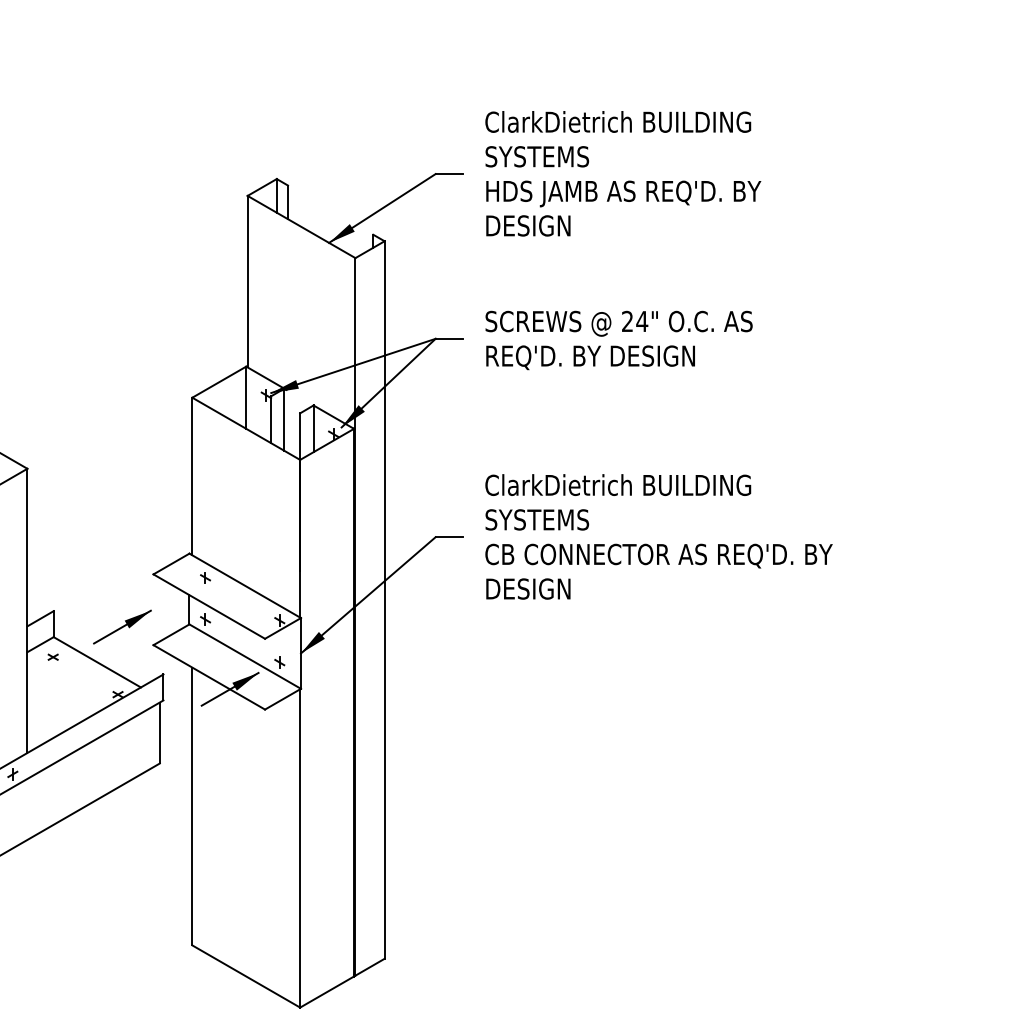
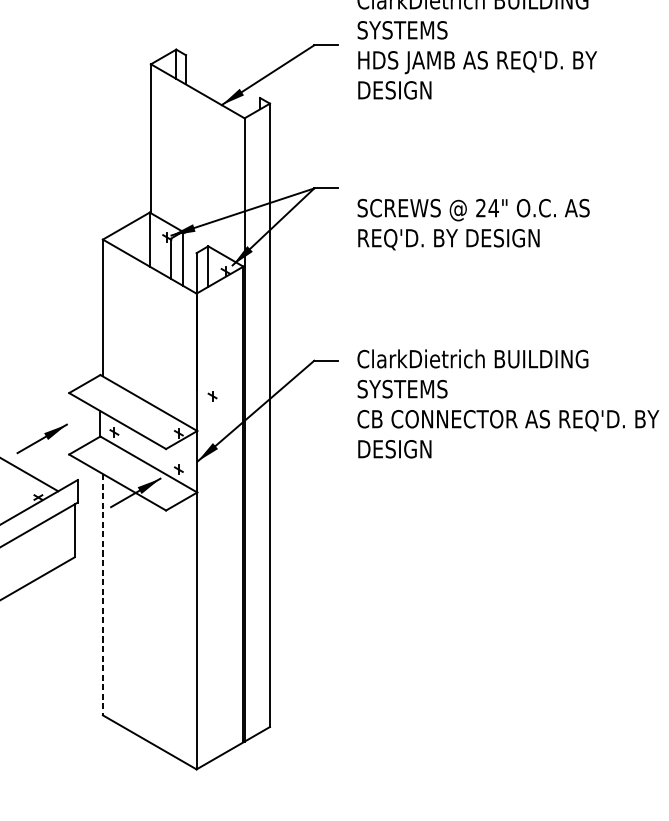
text: (618, 340) -> (473, 224), moved
text: (658, 536) -> (507, 403), moved
part: (205, 577) -> (212, 395), moved
line: (192, 806) -> (103, 594), solid -> dashed

